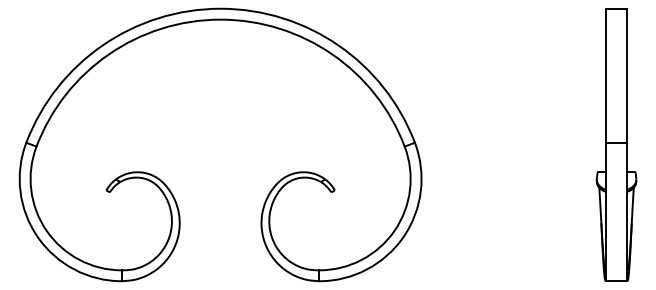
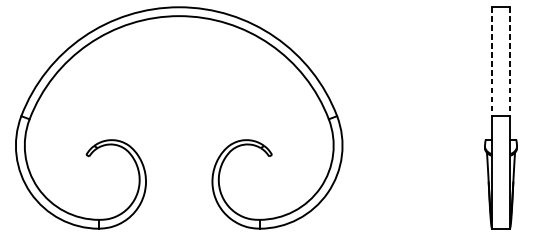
line: (605, 75) -> (492, 61), solid -> dashed
line: (627, 75) -> (509, 61), solid -> dashed

